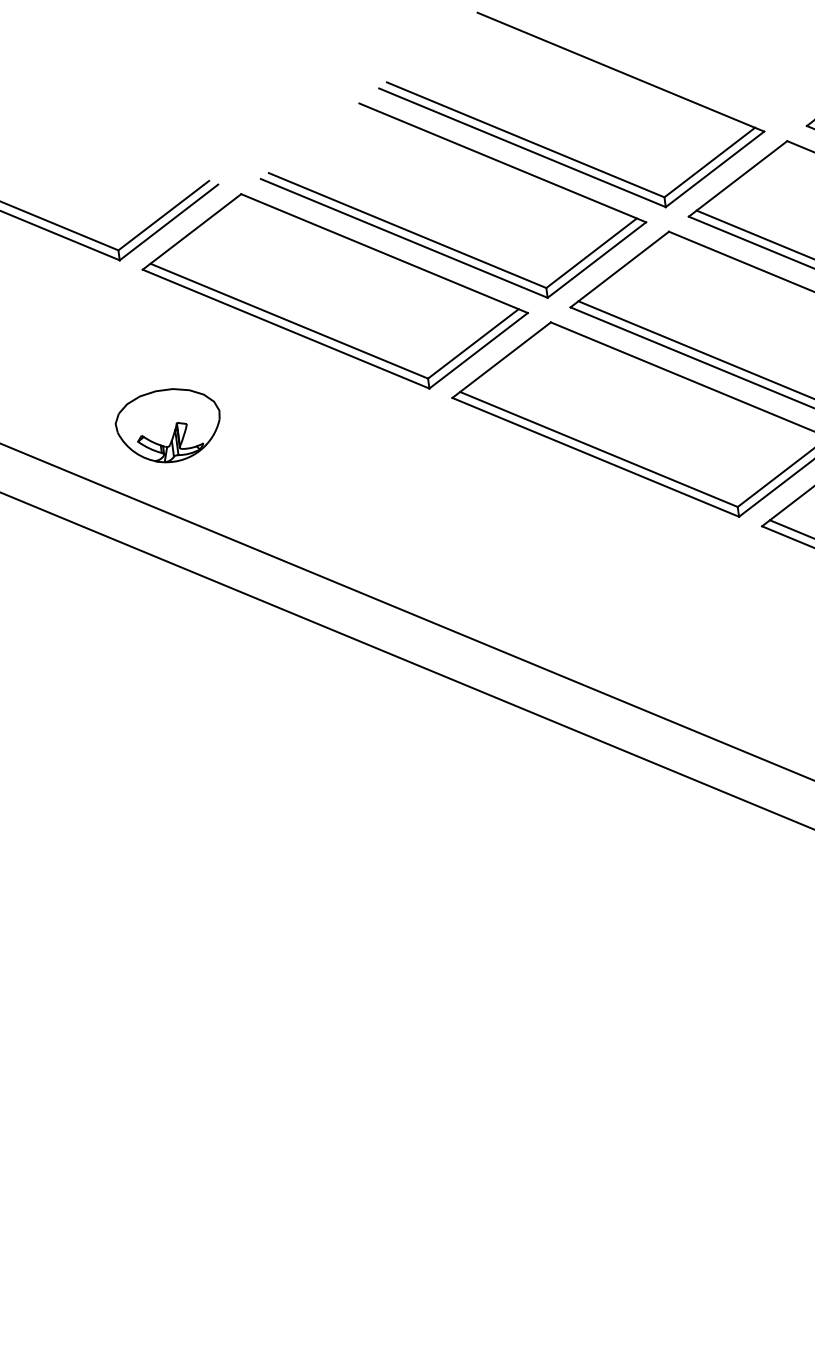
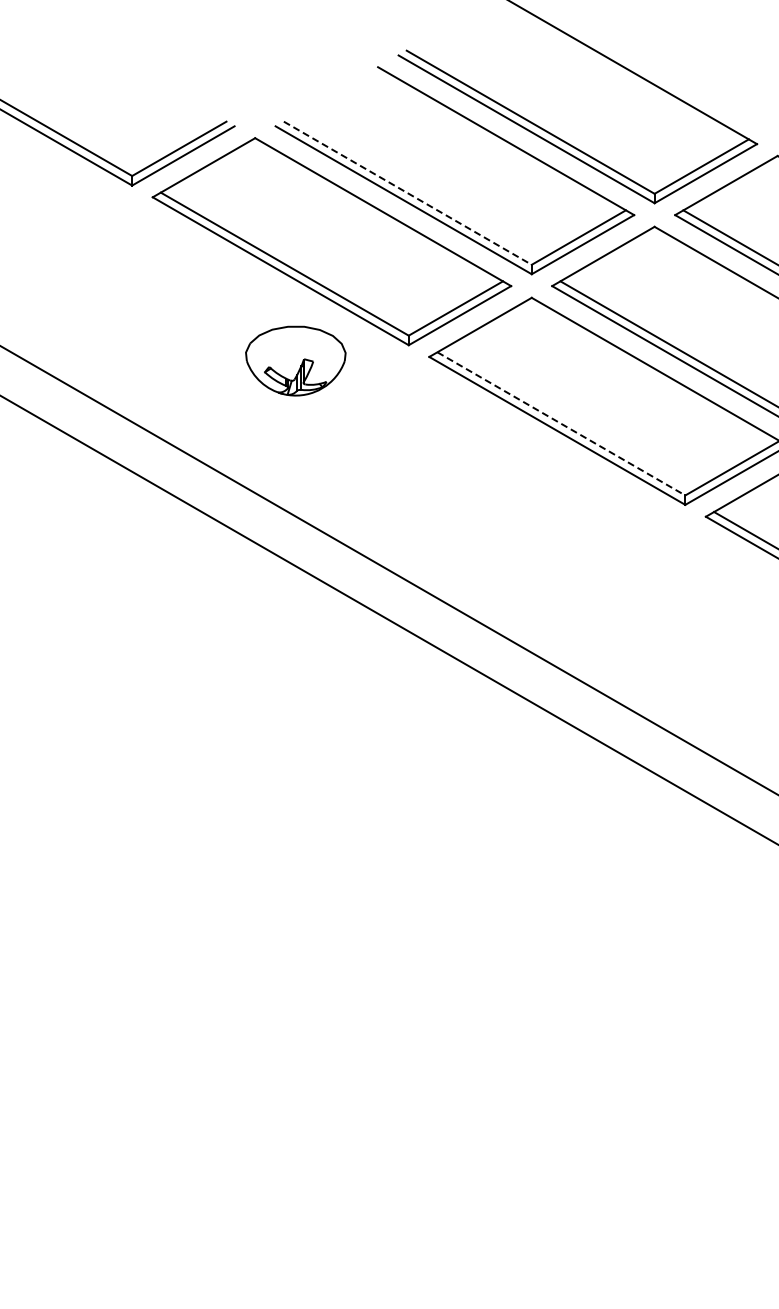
line: (408, 230) -> (408, 193), solid -> dashed
part: (168, 425) -> (295, 360), moved
line: (599, 450) -> (561, 424), solid -> dashed

